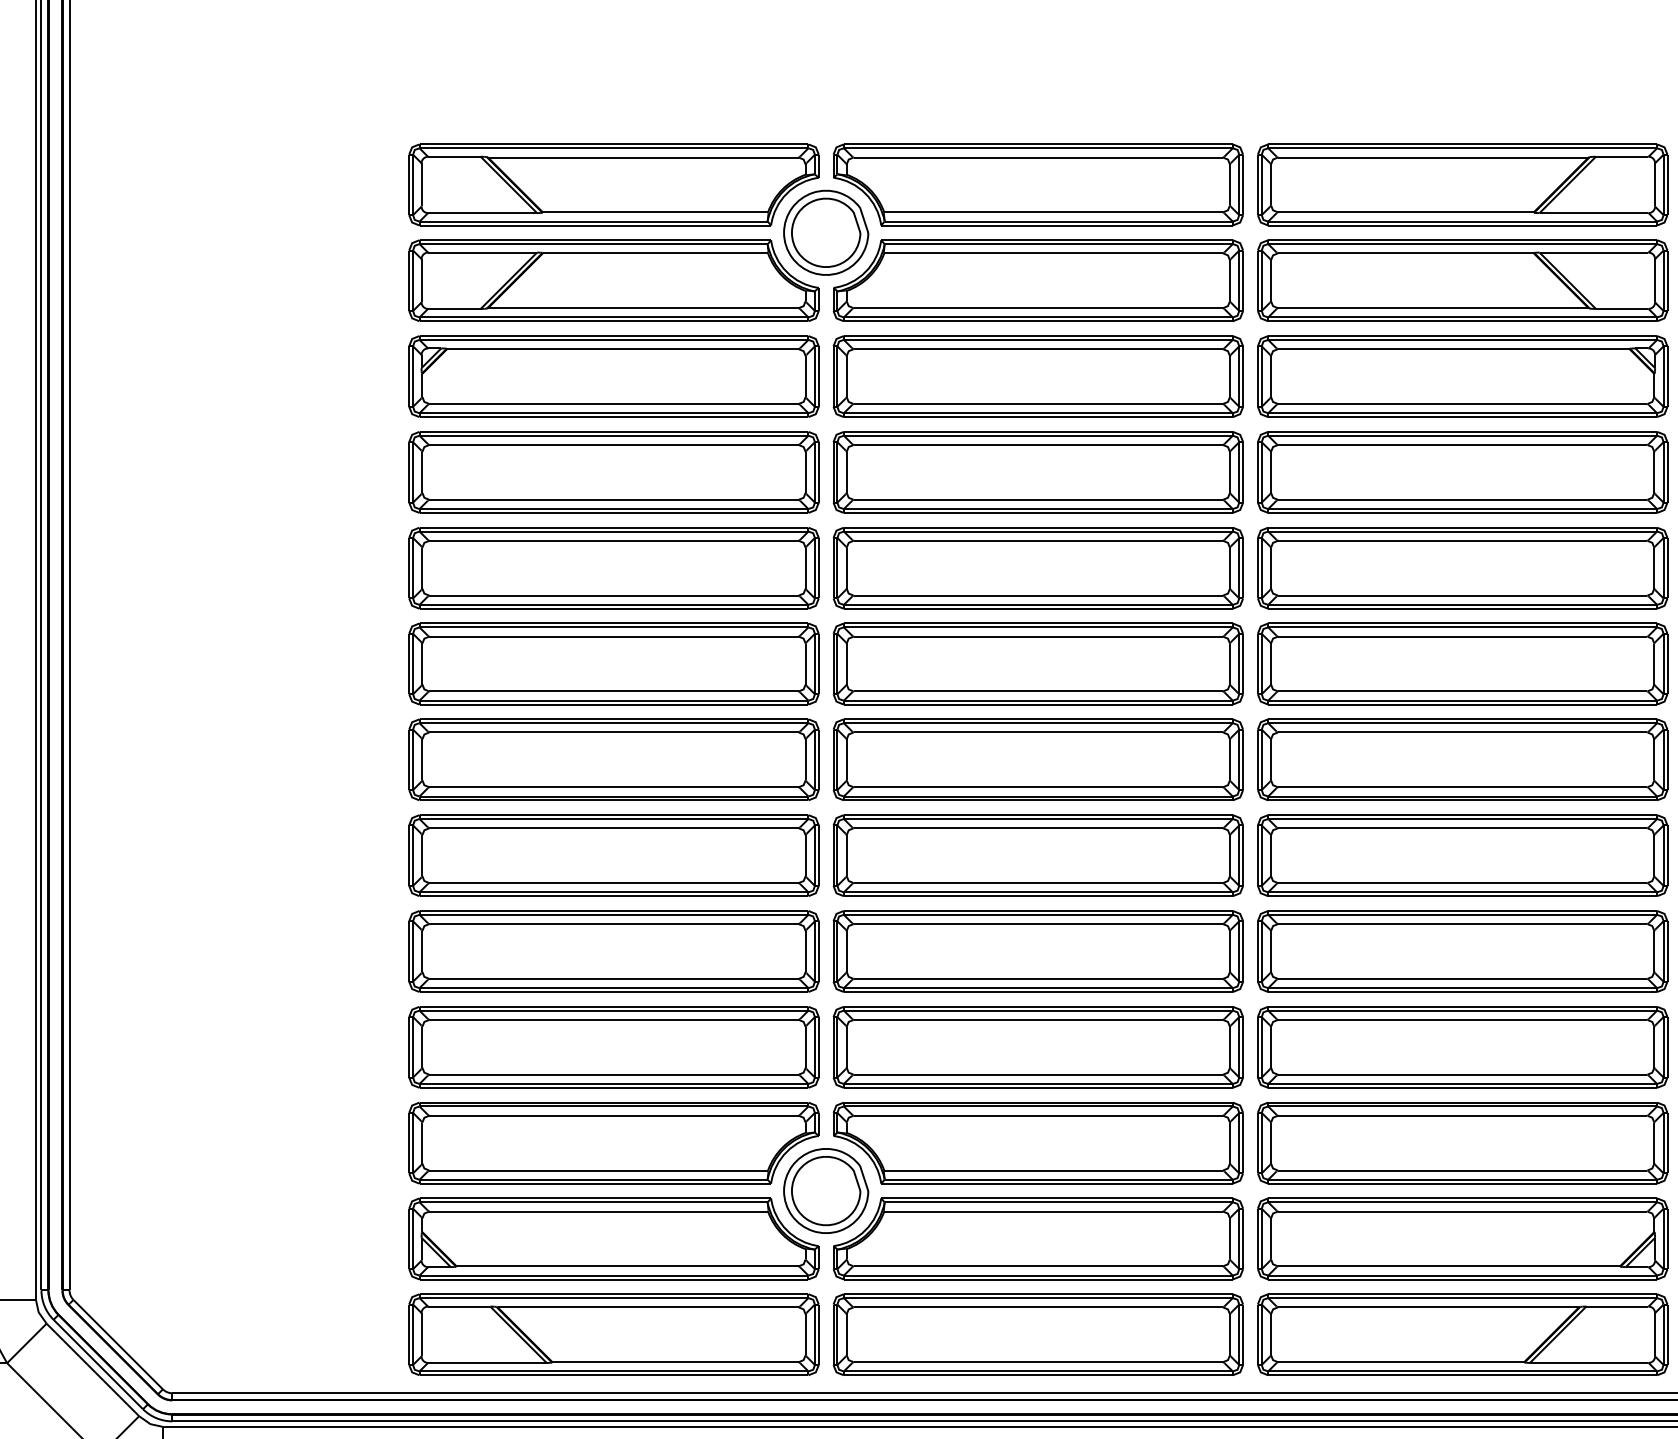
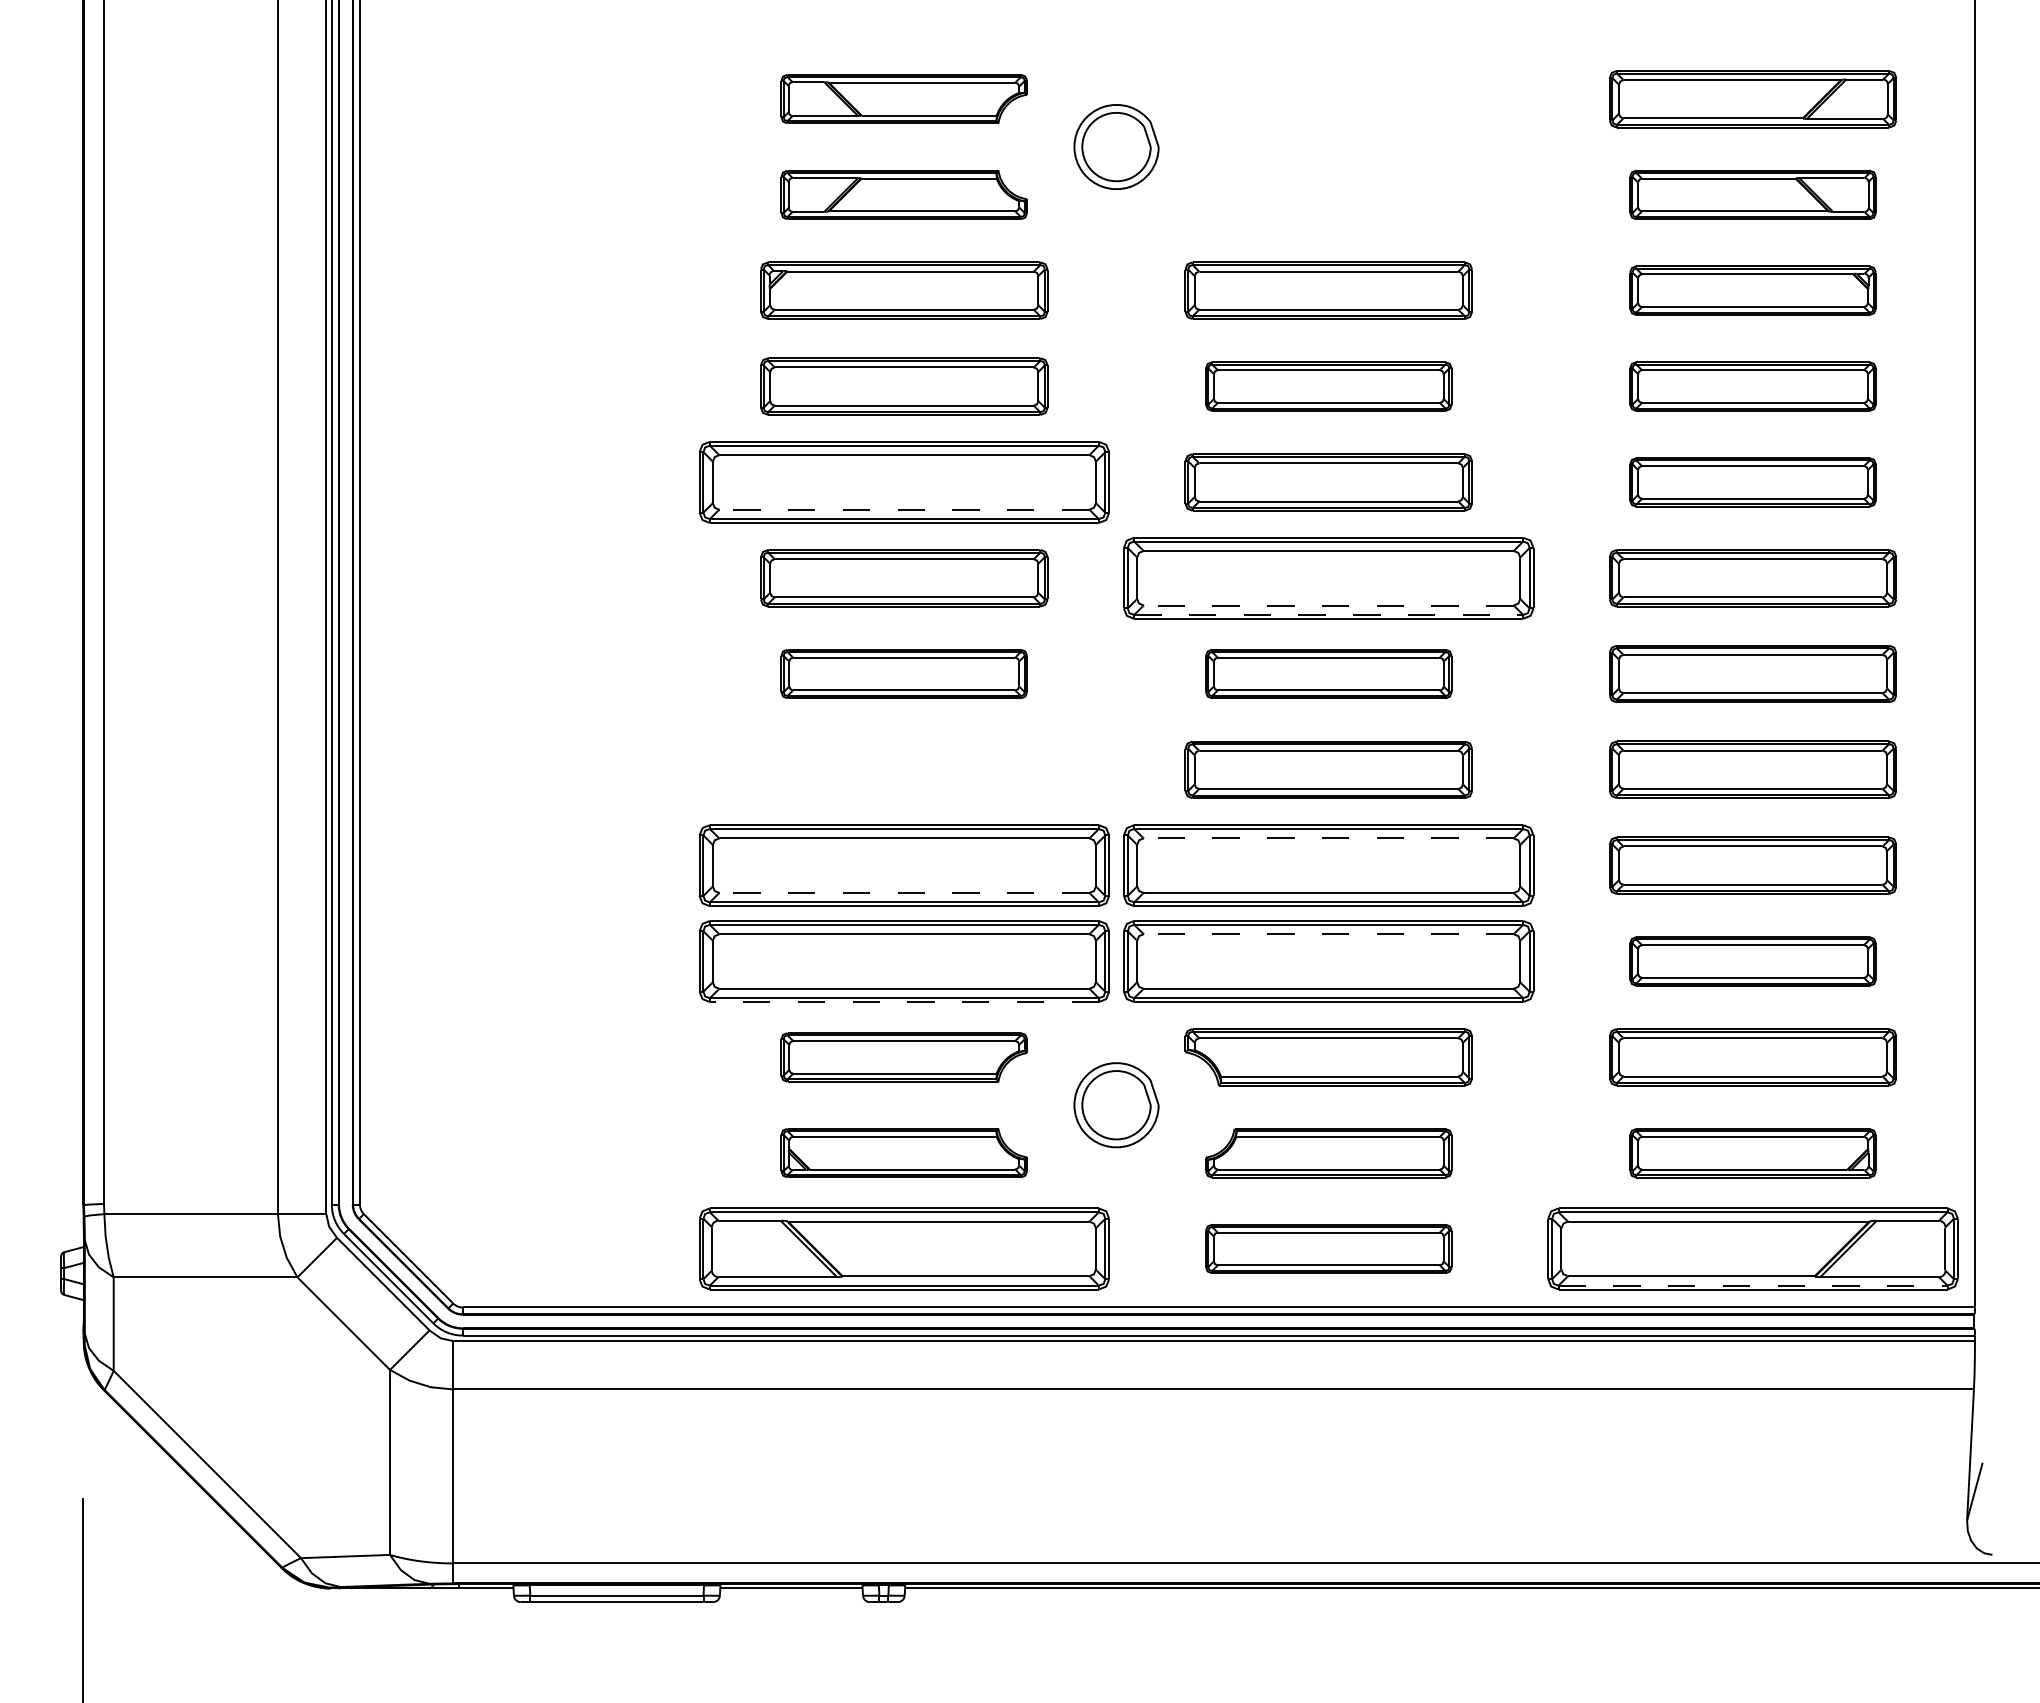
part: (613, 184) -> (903, 98), size x0.6
part: (1038, 184) -> (1328, 98), removed
part: (1462, 185) -> (1752, 99), size x0.7
part: (613, 280) -> (903, 194), size x0.6
part: (1038, 280) -> (1328, 194), removed
part: (1462, 280) -> (1752, 194), size x0.6
part: (613, 376) -> (903, 290), size x0.7
part: (1038, 376) -> (1328, 290), size x0.7
part: (1462, 376) -> (1752, 290), size x0.6
part: (613, 472) -> (903, 386), size x0.7
part: (1038, 472) -> (1328, 386), size x0.6
part: (1462, 472) -> (1752, 386), size x0.6
part: (1038, 568) -> (1328, 482), size x0.7
part: (1462, 568) -> (1752, 482), size x0.6
line: (614, 595) -> (904, 509), solid -> dashed
part: (613, 664) -> (903, 578), size x0.7
part: (1462, 664) -> (1752, 578), size x0.7
line: (1038, 691) -> (1328, 605), solid -> dashed
line: (1039, 700) -> (1329, 614), solid -> dashed
part: (613, 759) -> (903, 673), size x0.6
part: (1038, 759) -> (1328, 673), size x0.6
part: (1462, 759) -> (1752, 673), size x0.7
part: (613, 855) -> (903, 769), removed
part: (1038, 855) -> (1328, 769), size x0.7
part: (1462, 855) -> (1752, 769), size x0.7
line: (1038, 924) -> (1328, 838), solid -> dashed
part: (1462, 951) -> (1752, 865), size x0.7
line: (614, 979) -> (904, 893), solid -> dashed
line: (1038, 1020) -> (1328, 934), solid -> dashed
part: (1462, 1047) -> (1752, 961), size x0.6
line: (613, 1088) -> (903, 1002), solid -> dashed
part: (613, 1143) -> (903, 1057), size x0.6
part: (1038, 1143) -> (1328, 1057), size x0.7
part: (1462, 1143) -> (1752, 1057), size x0.7
part: (613, 1238) -> (903, 1152), size x0.6
part: (1038, 1239) -> (1328, 1153), size x0.6
part: (1462, 1239) -> (1752, 1153), size x0.6
part: (1038, 1334) -> (1328, 1248), size x0.6
line: (1463, 1371) -> (1753, 1285), solid -> dashed

